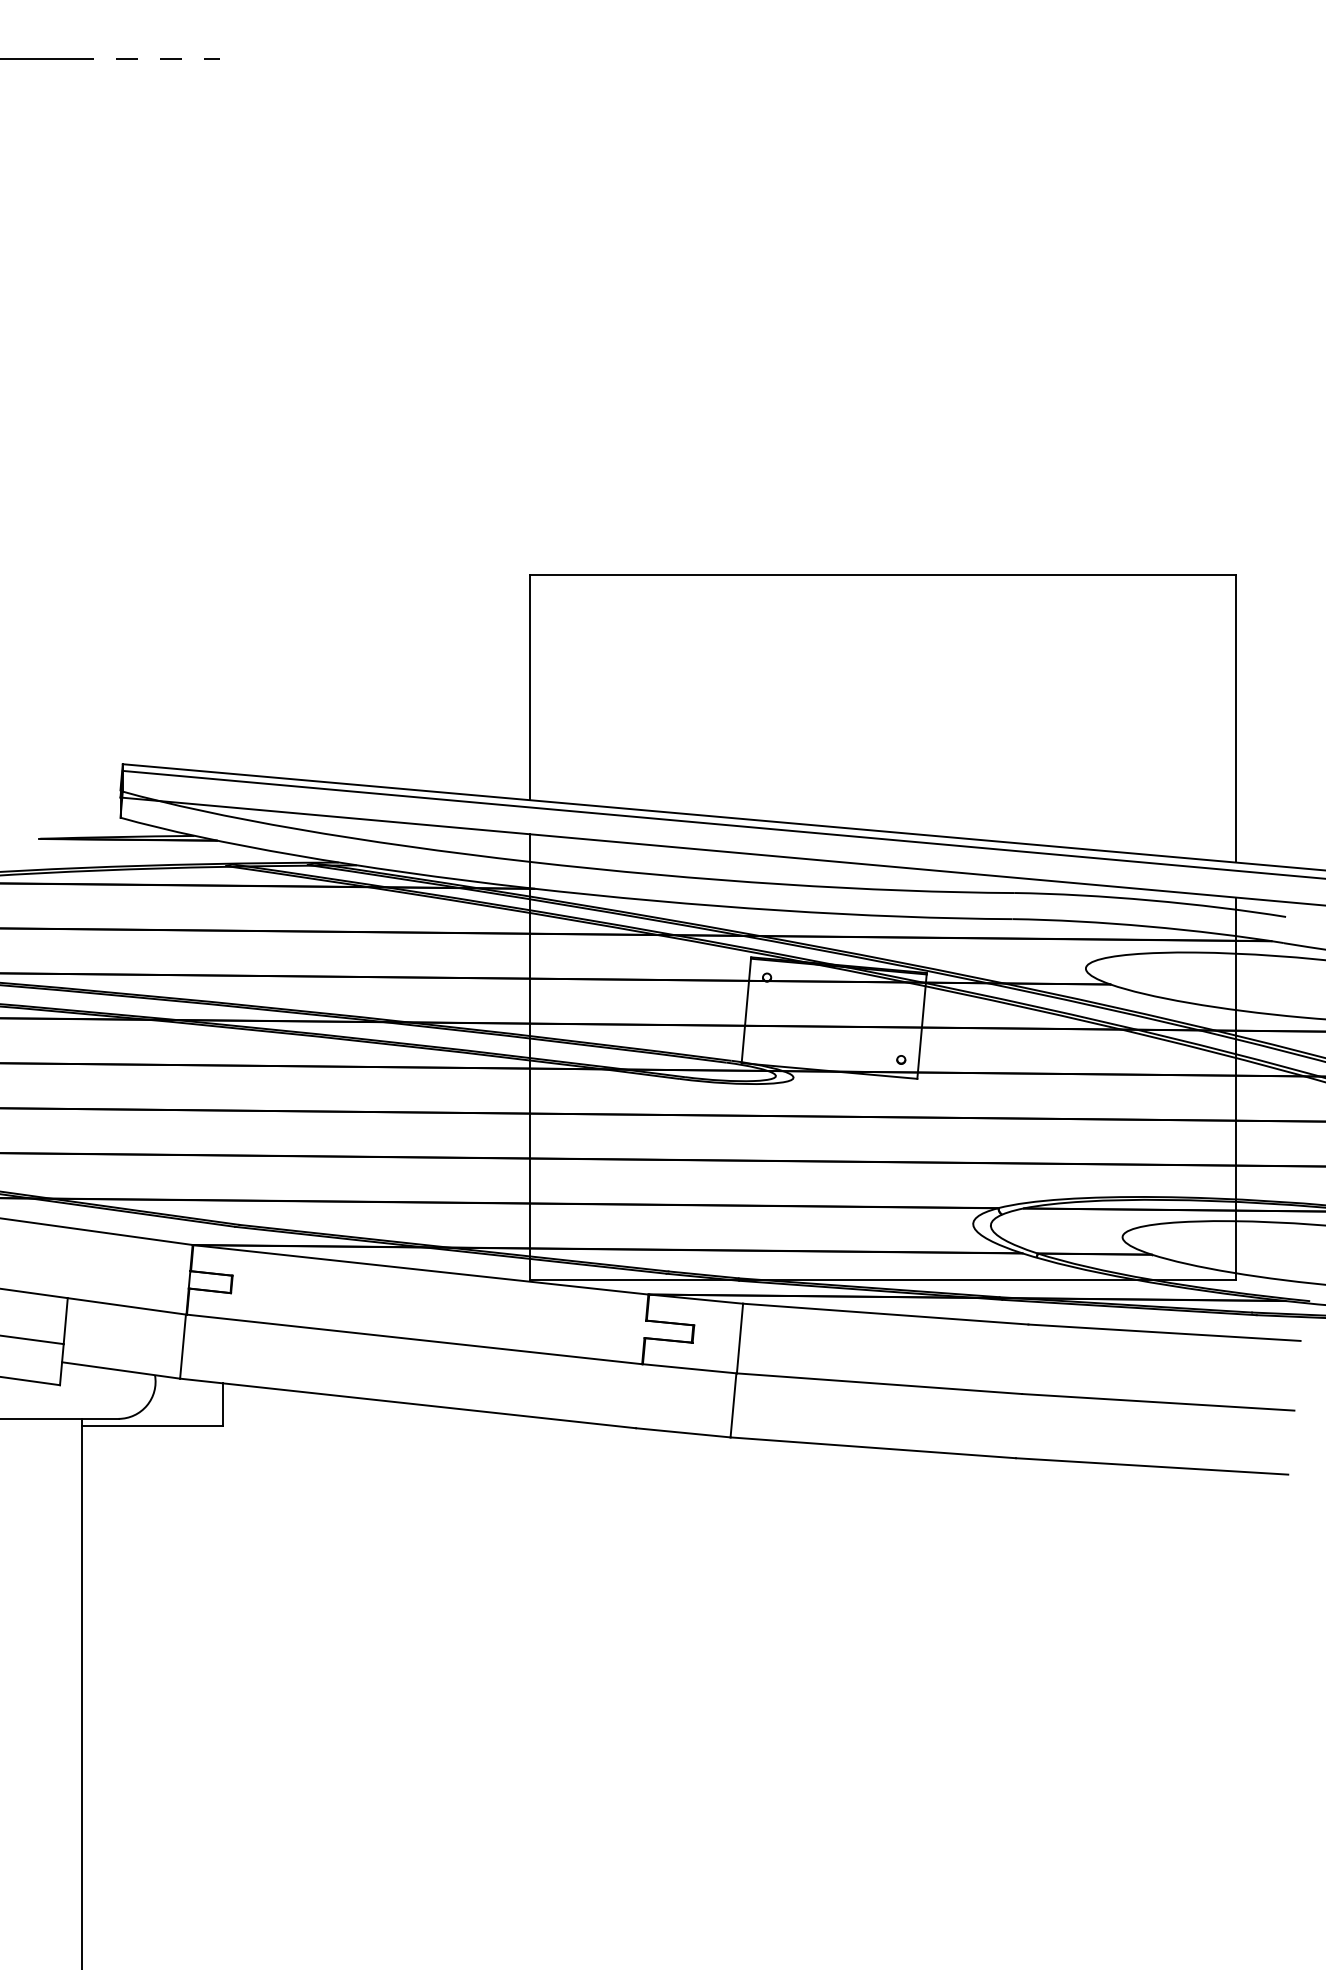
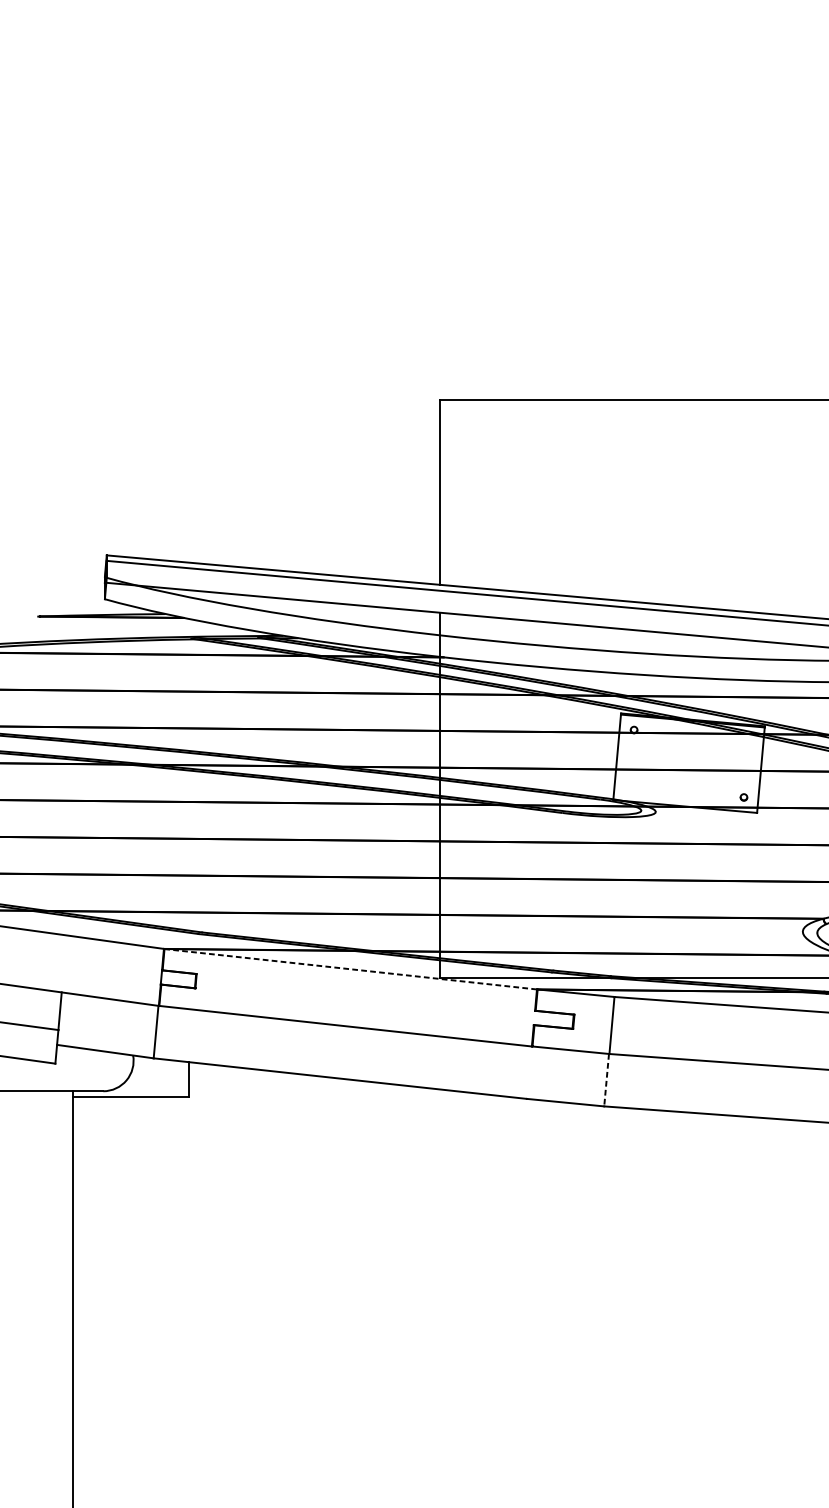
line: (420, 1269) -> (350, 968), solid -> dashed
line: (733, 1405) -> (606, 1080), solid -> dashed

